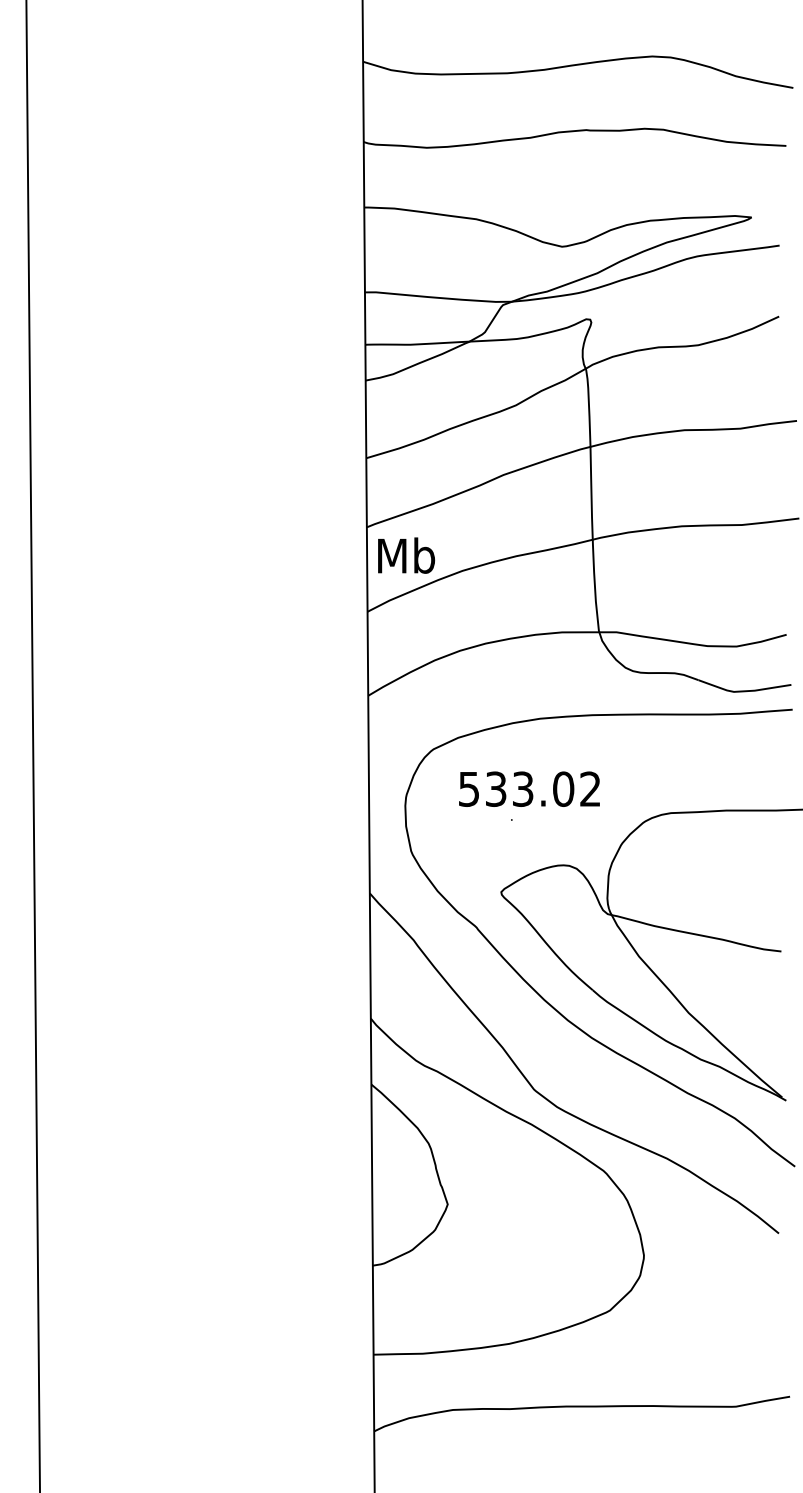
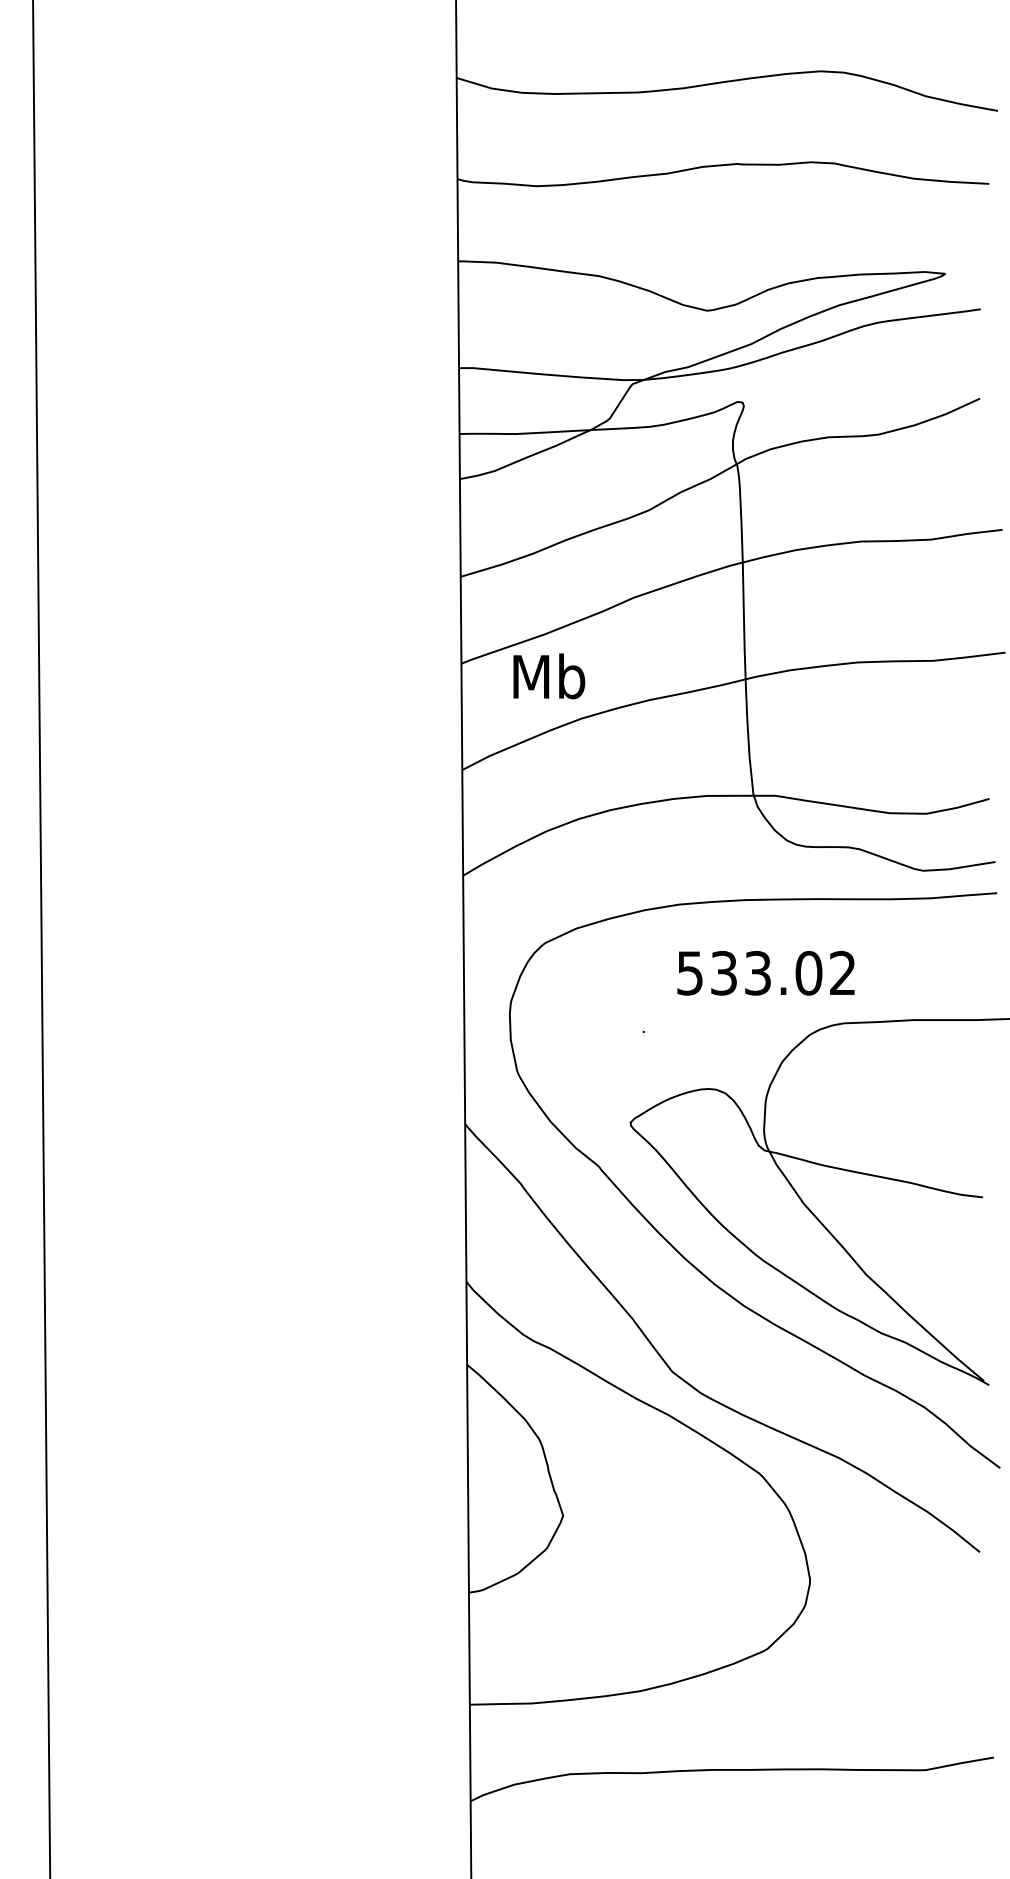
text: (406, 555) -> (549, 676), moved
text: (529, 789) -> (765, 973), moved

